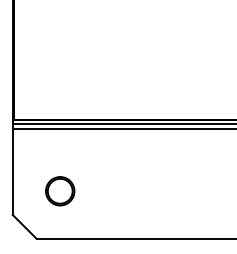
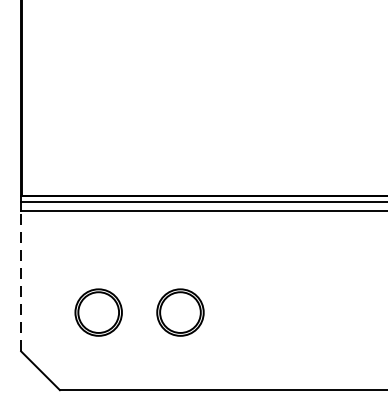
line: (12, 172) -> (20, 281), solid -> dashed
part: (110, 191) -> (180, 312), added

